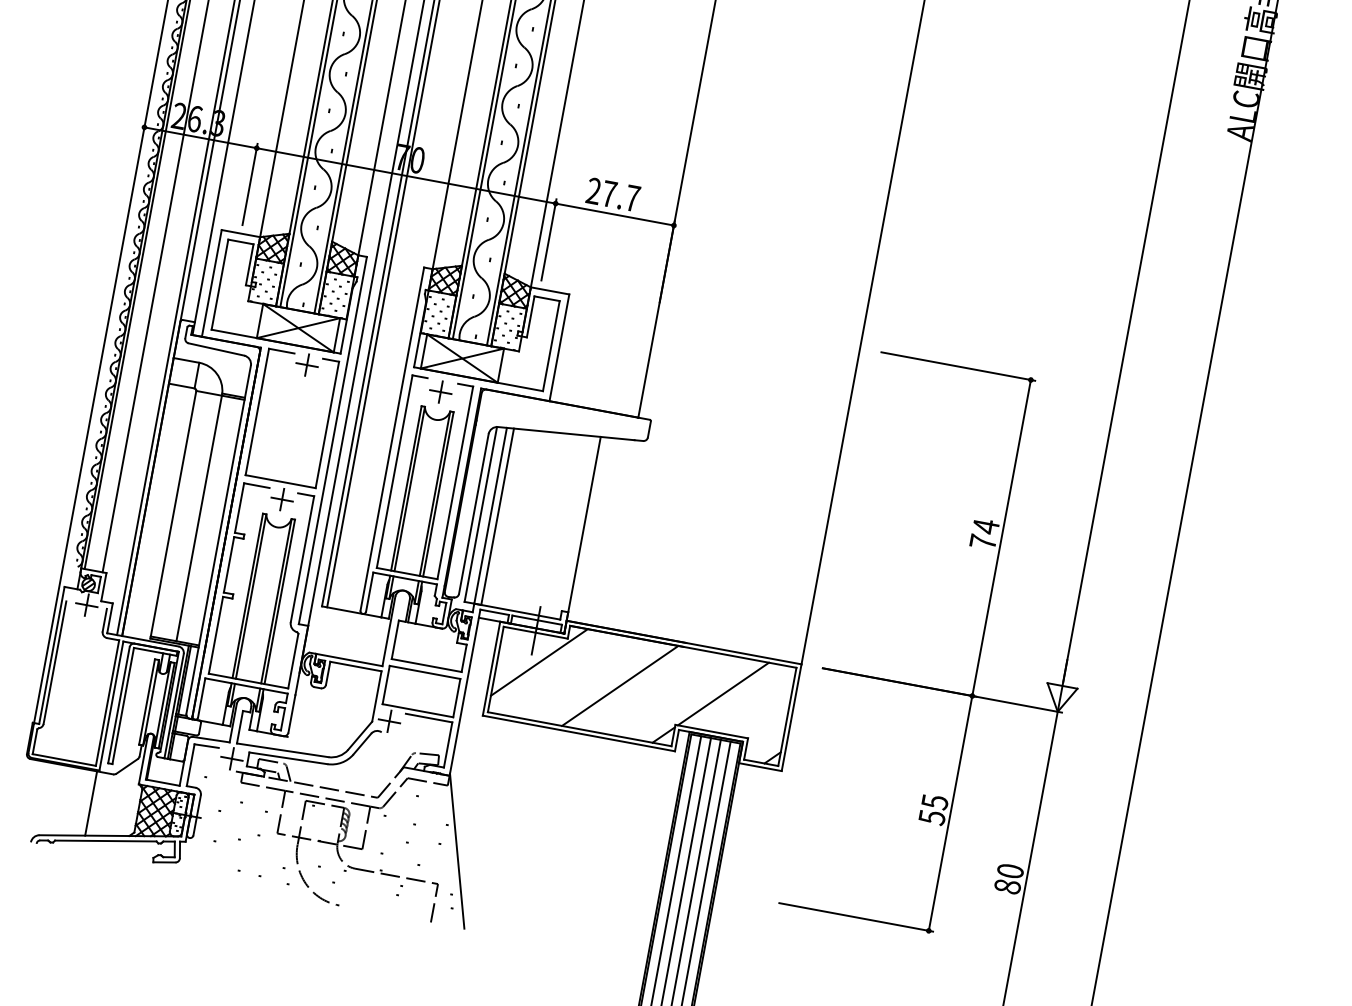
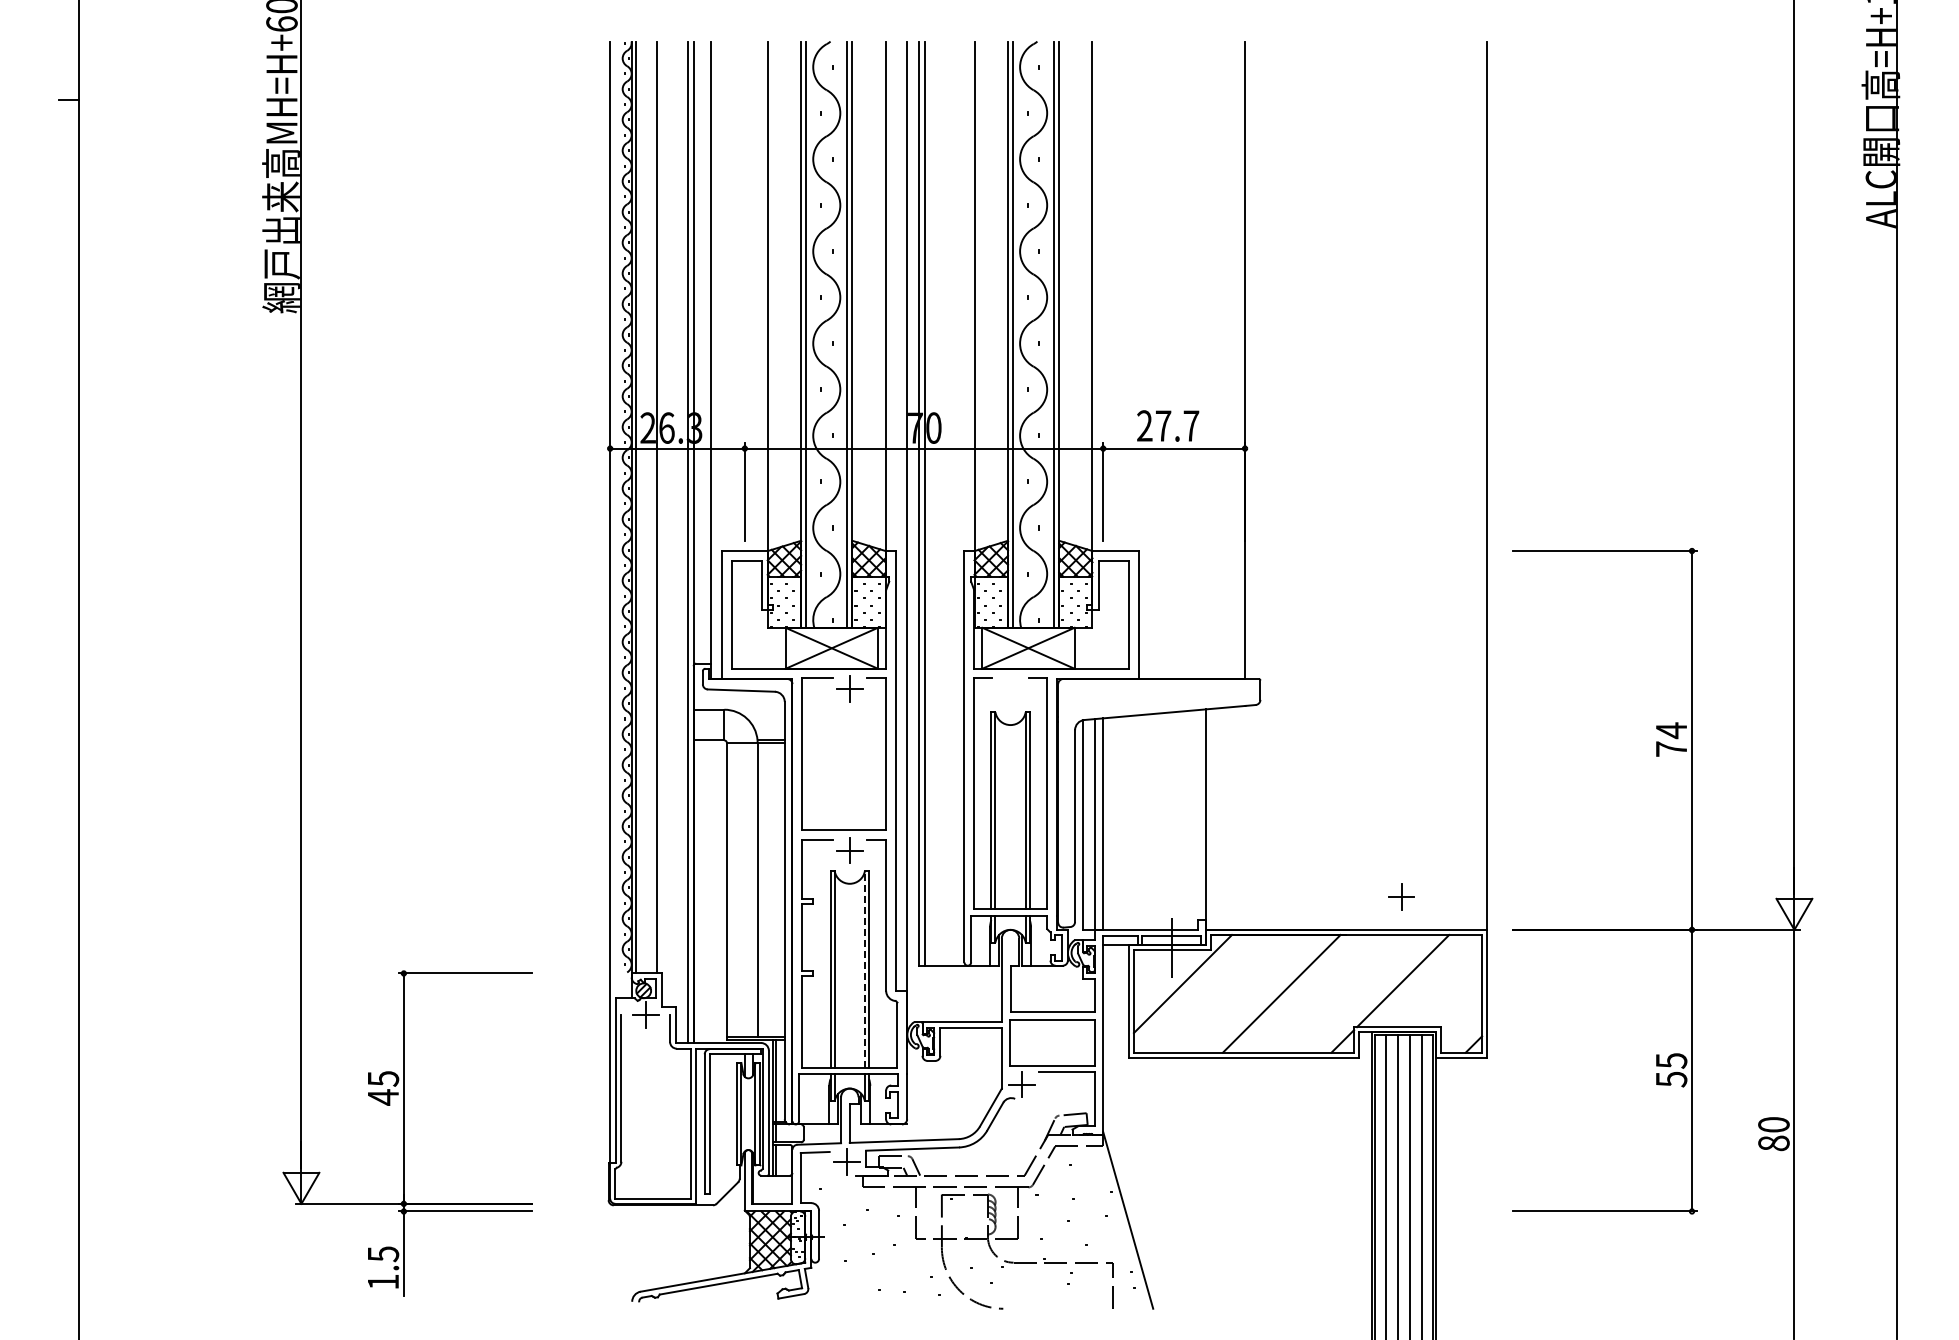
part: (440, 391) -> (1401, 896), moved
line: (276, 601) -> (864, 969), solid -> dashed
line: (91, 803) -> (693, 1243), removed

